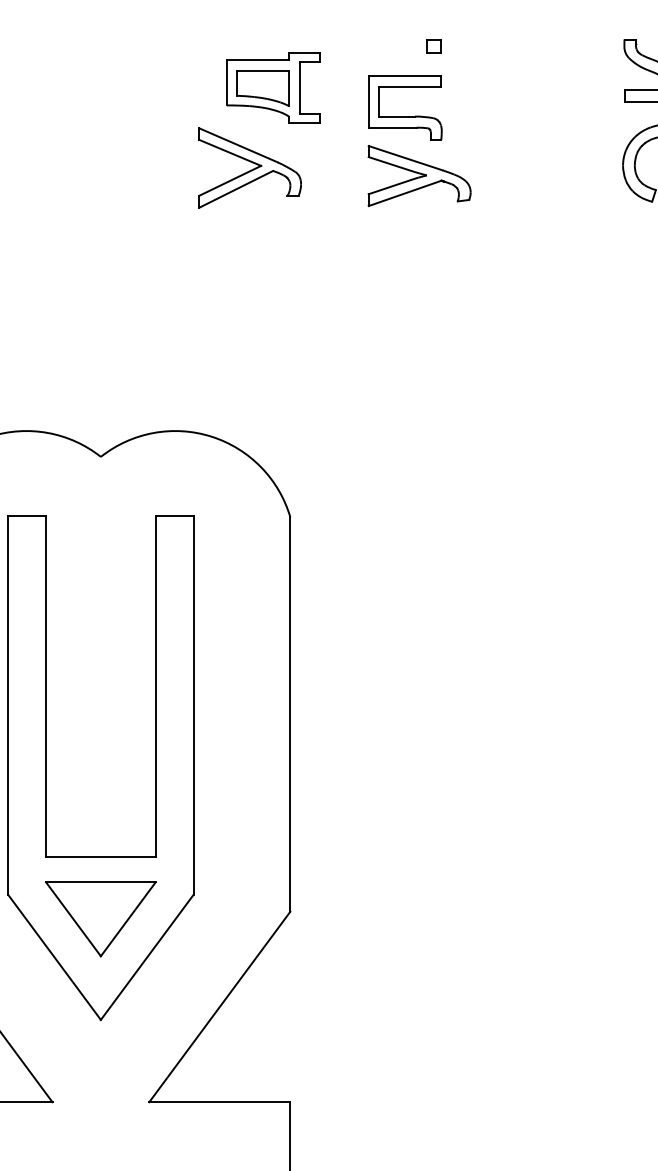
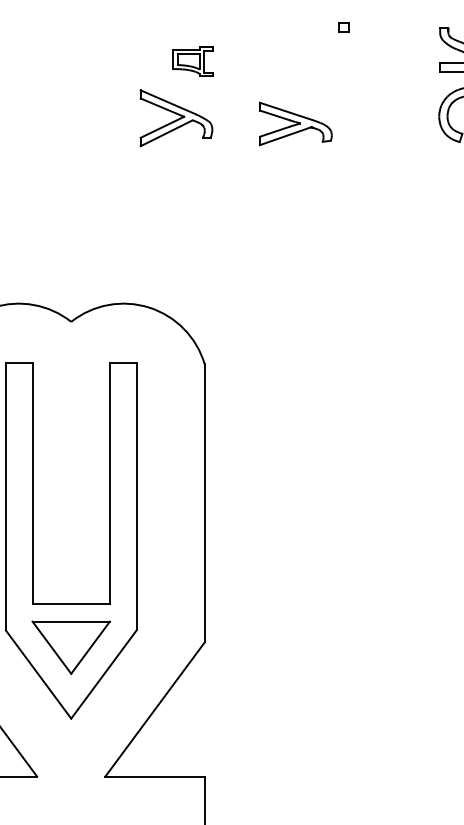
part: (433, 46) -> (343, 27), moved
part: (272, 87) -> (192, 61), size x0.6
part: (404, 107) -> (285, 75), removed

